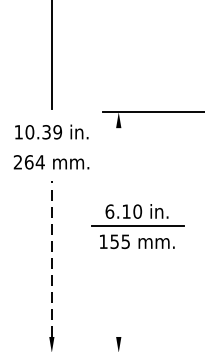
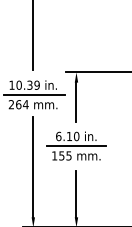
line: (53, 146) -> (34, 94), added
line: (118, 157) -> (76, 101), added
part: (137, 225) -> (76, 145), moved
line: (52, 258) -> (33, 166), dashed -> solid
line: (118, 300) -> (76, 193), added

